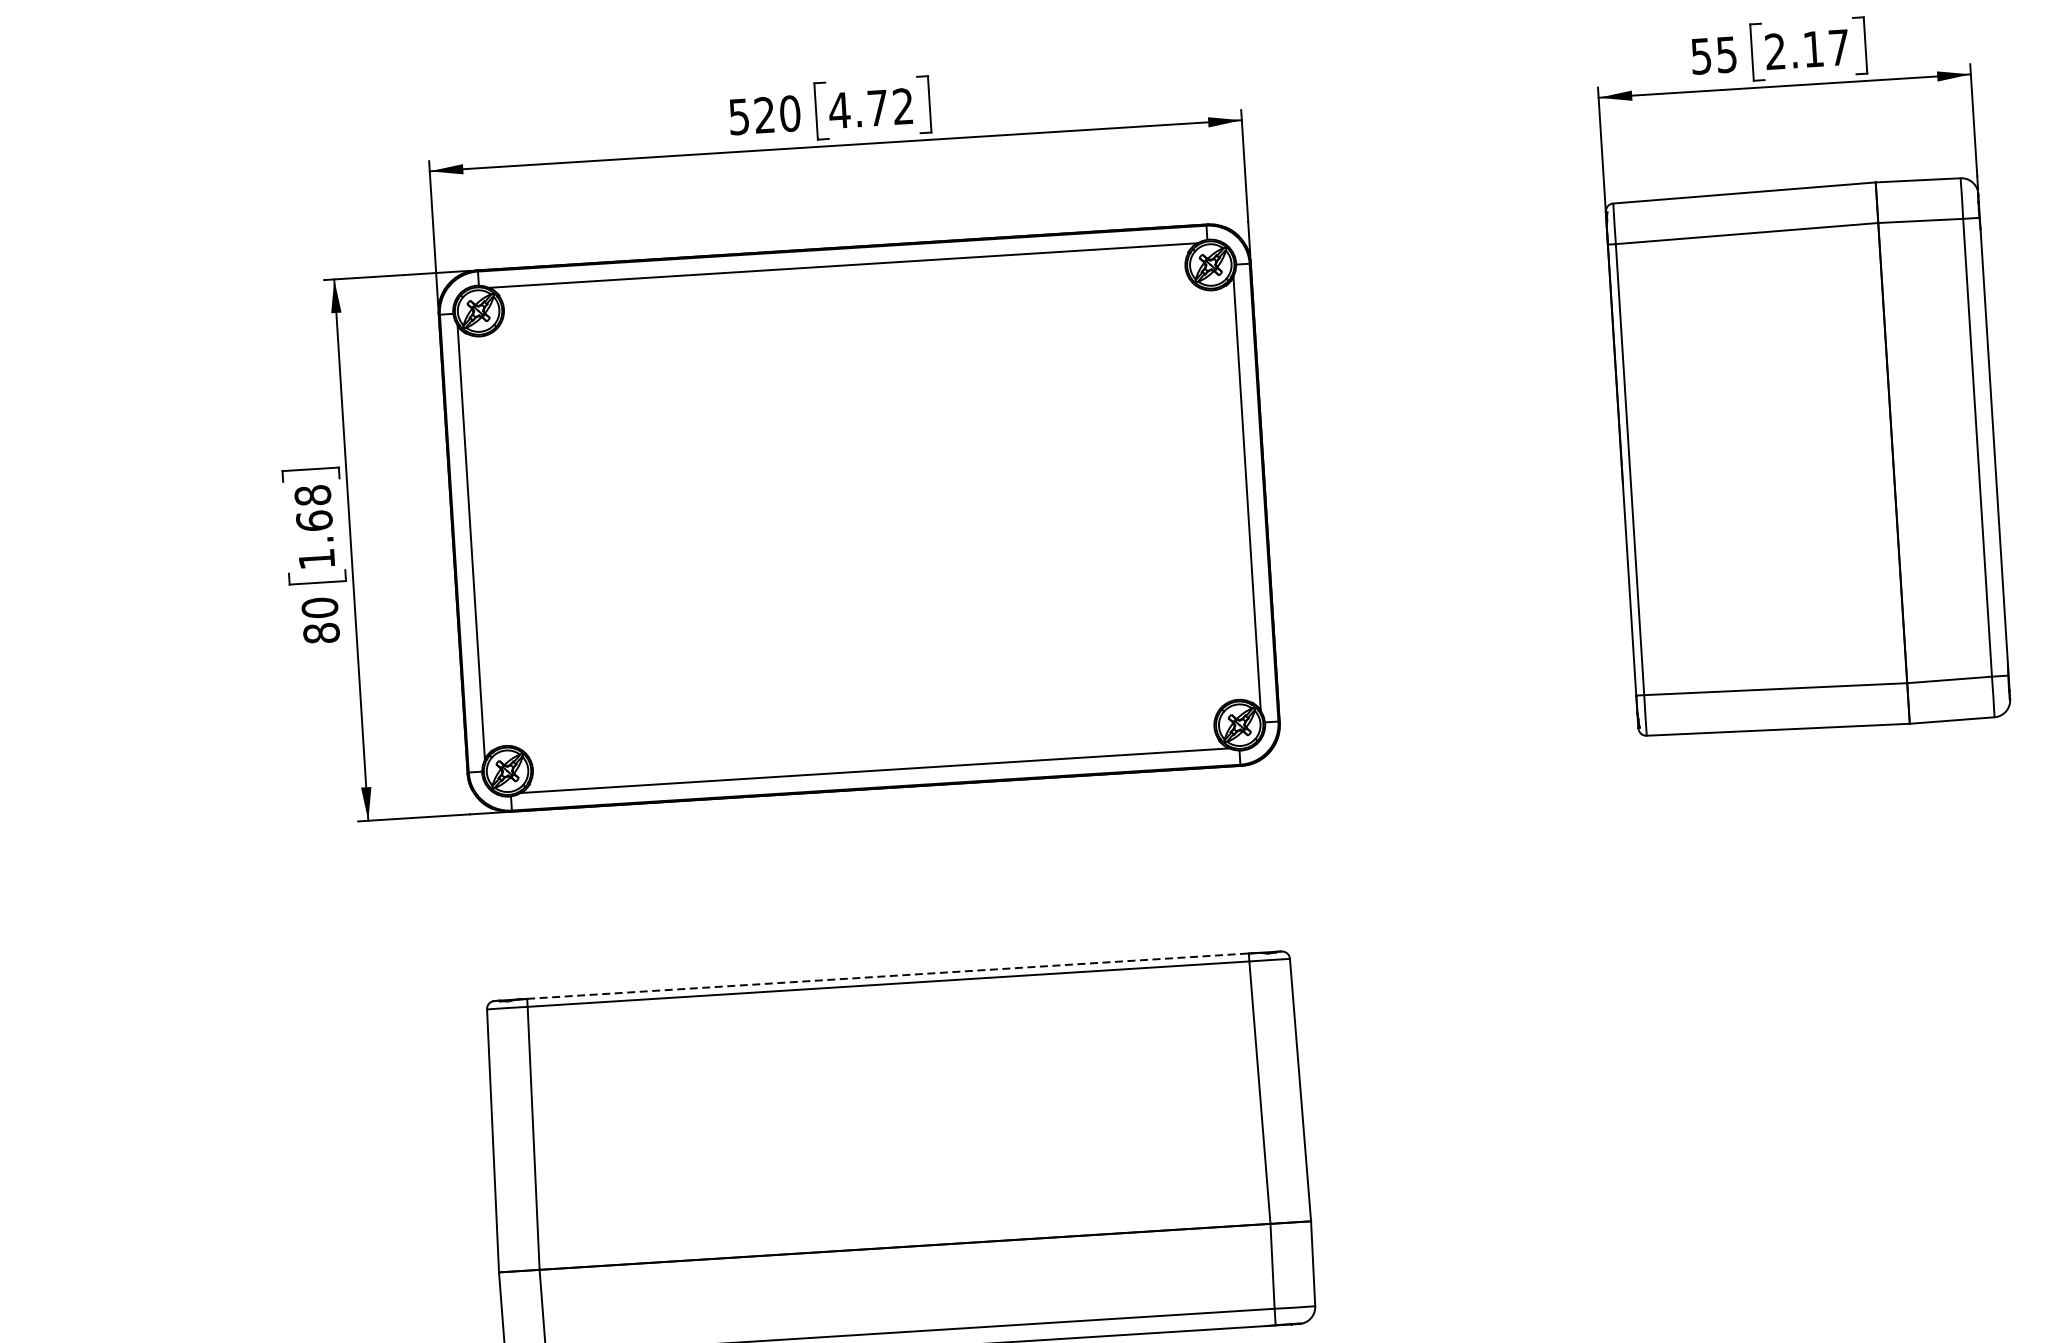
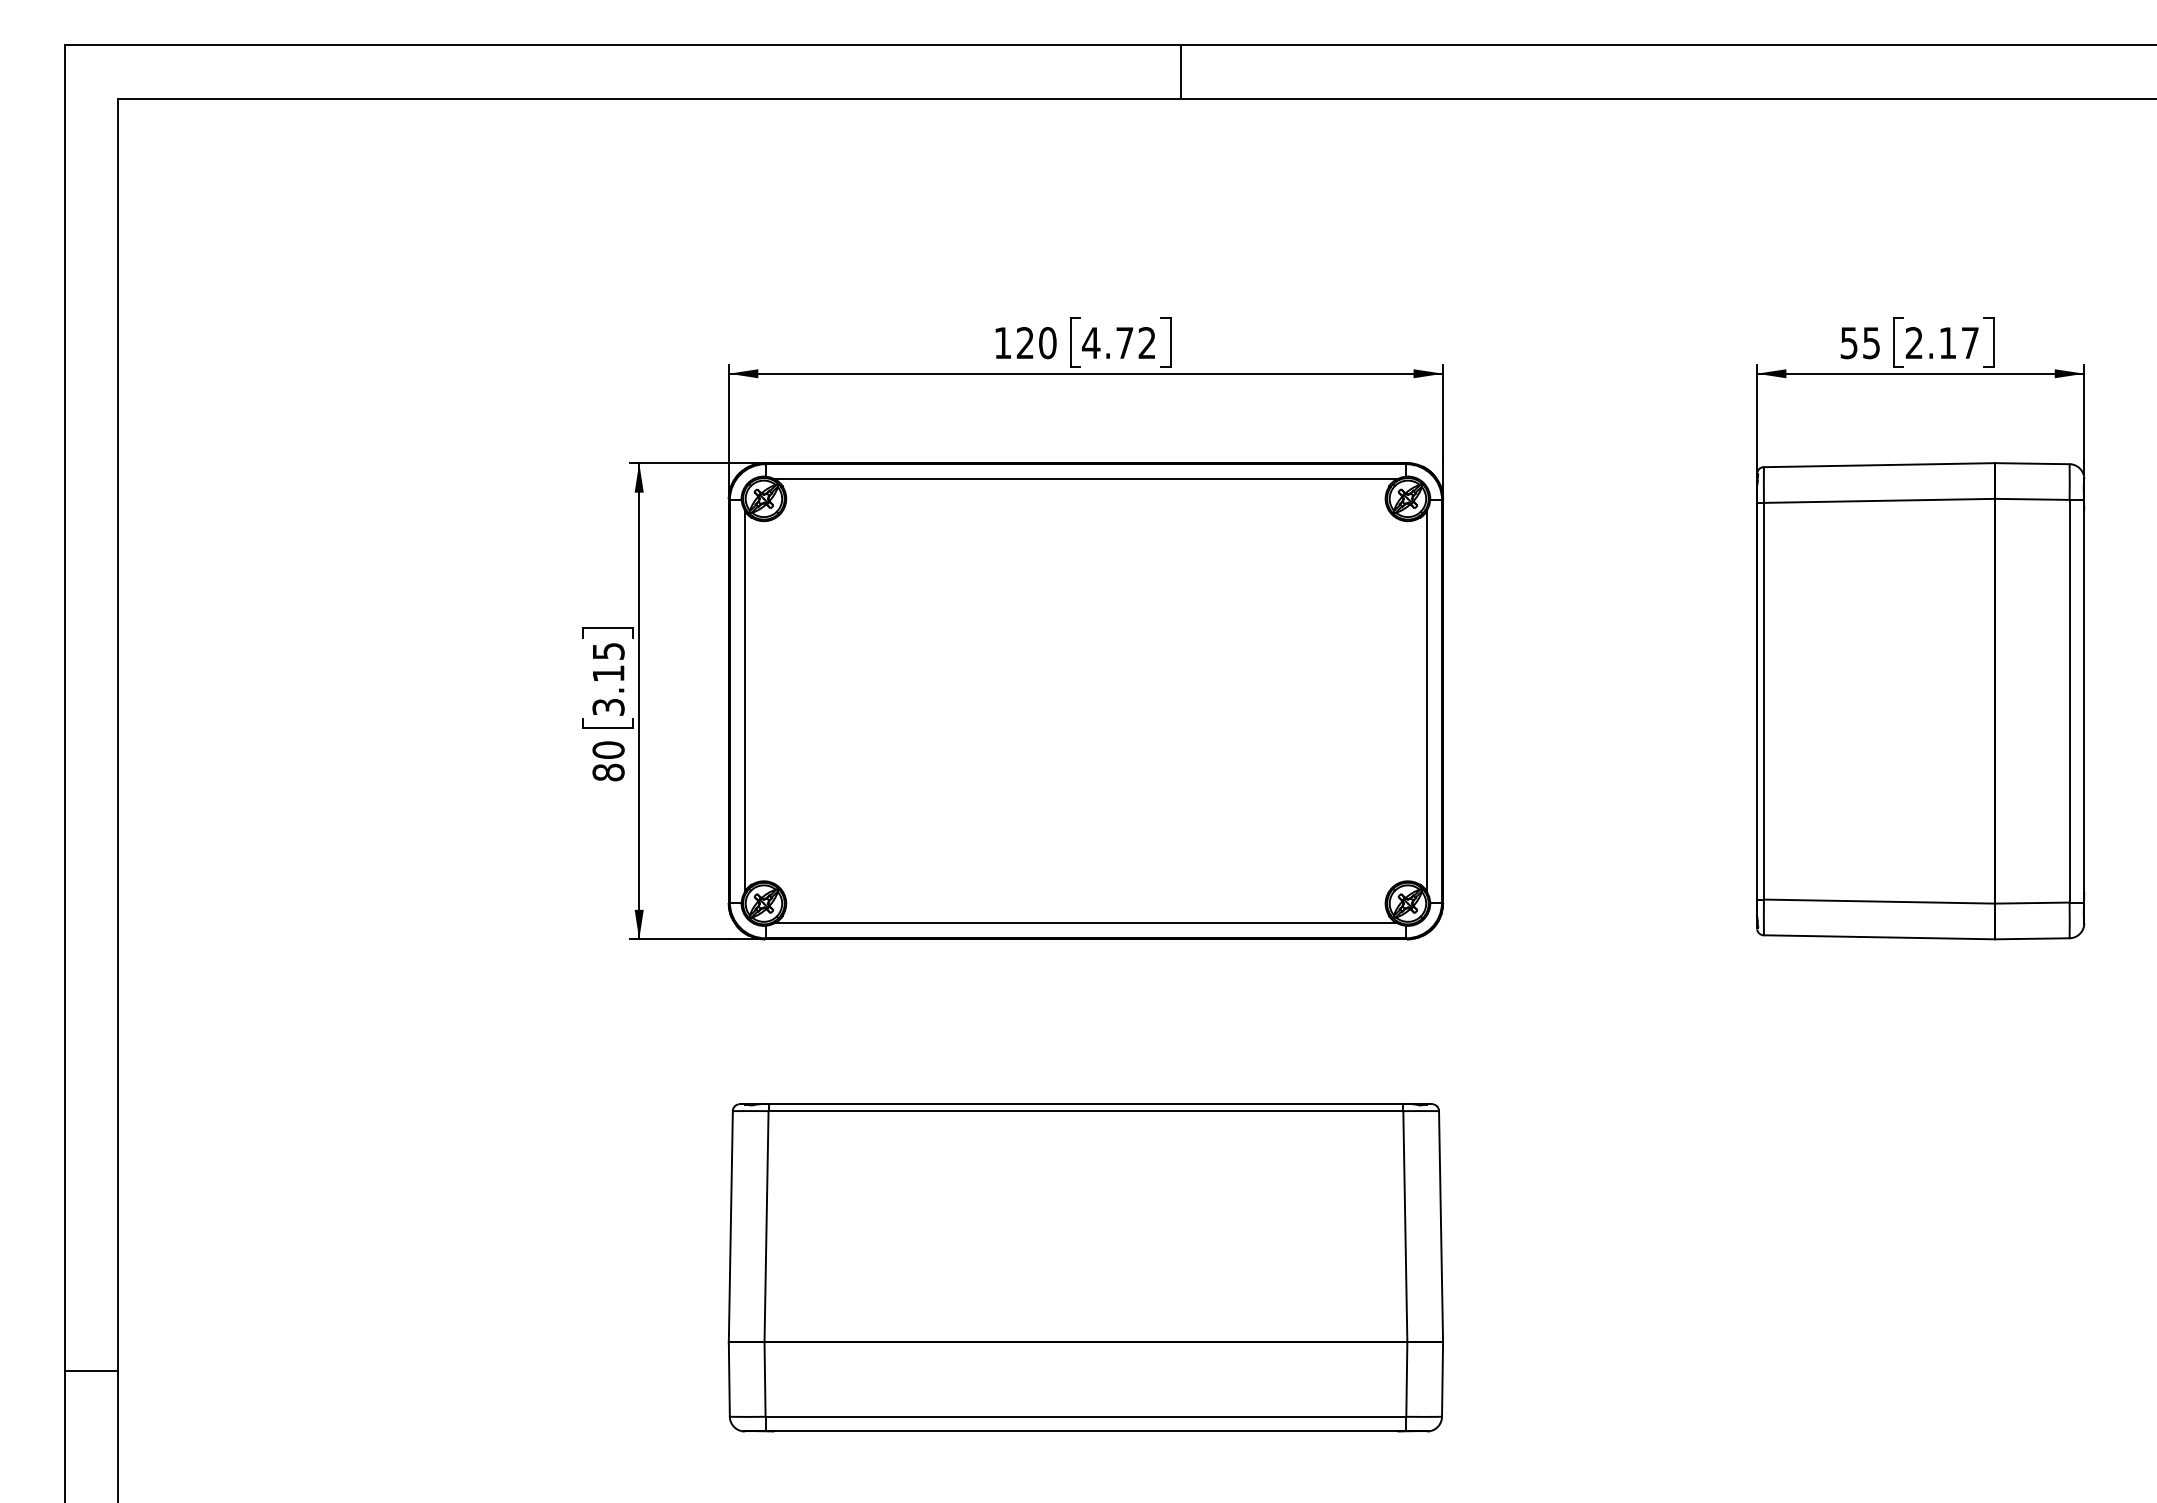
text: (738, 117) -> (1002, 343), 520 -> 120
text: (314, 526) -> (608, 678), 1.68 -> 3.15
line: (888, 976) -> (1086, 1104), dashed -> solid

